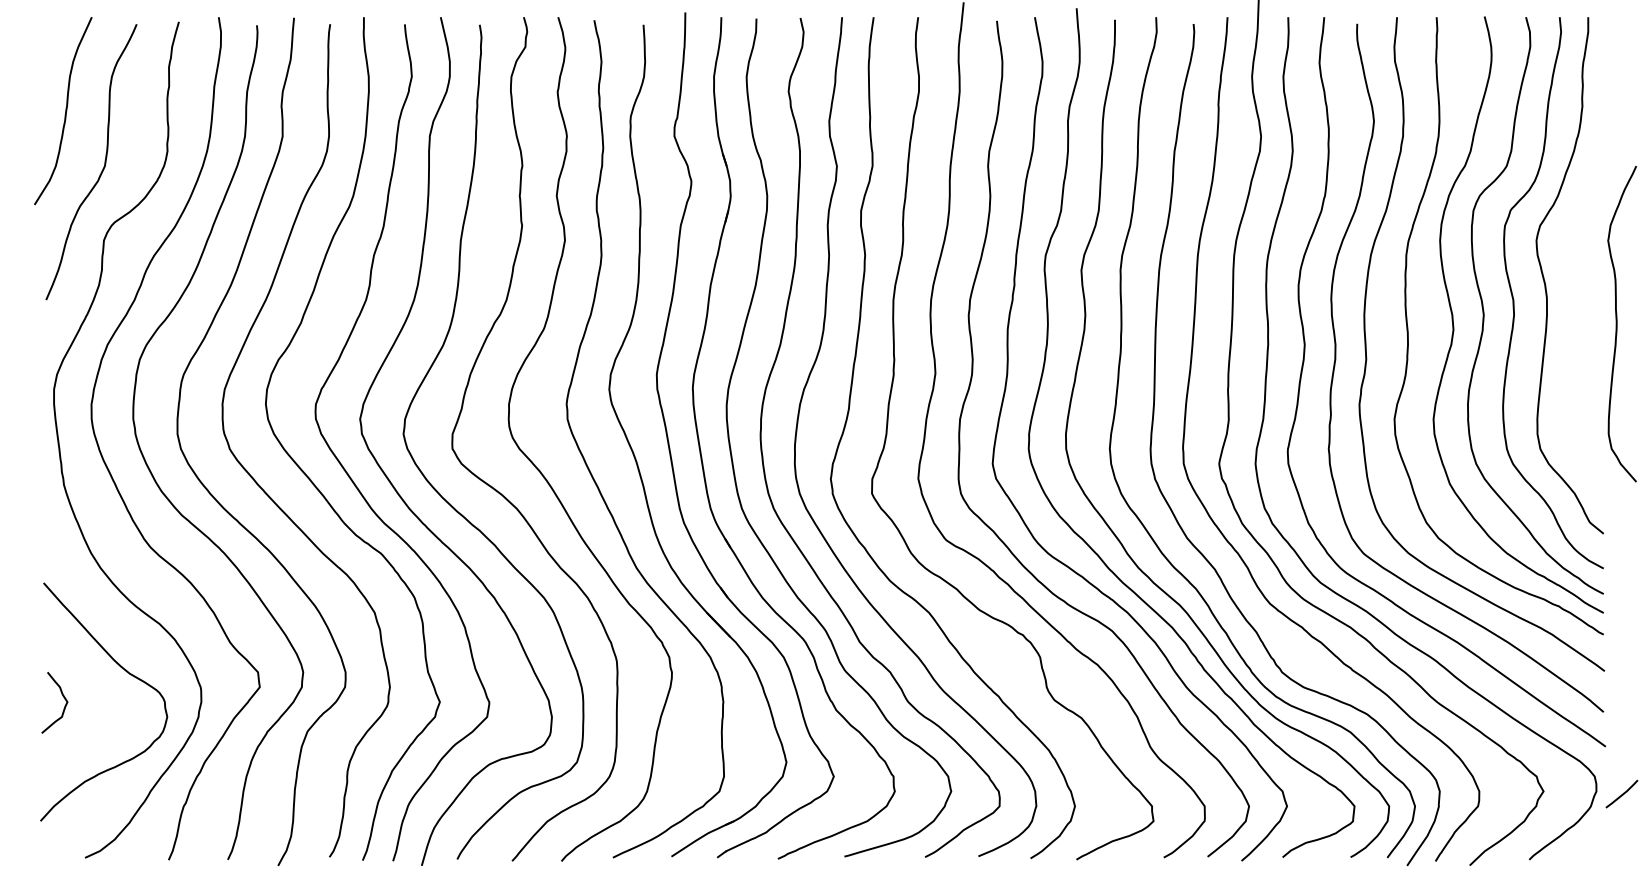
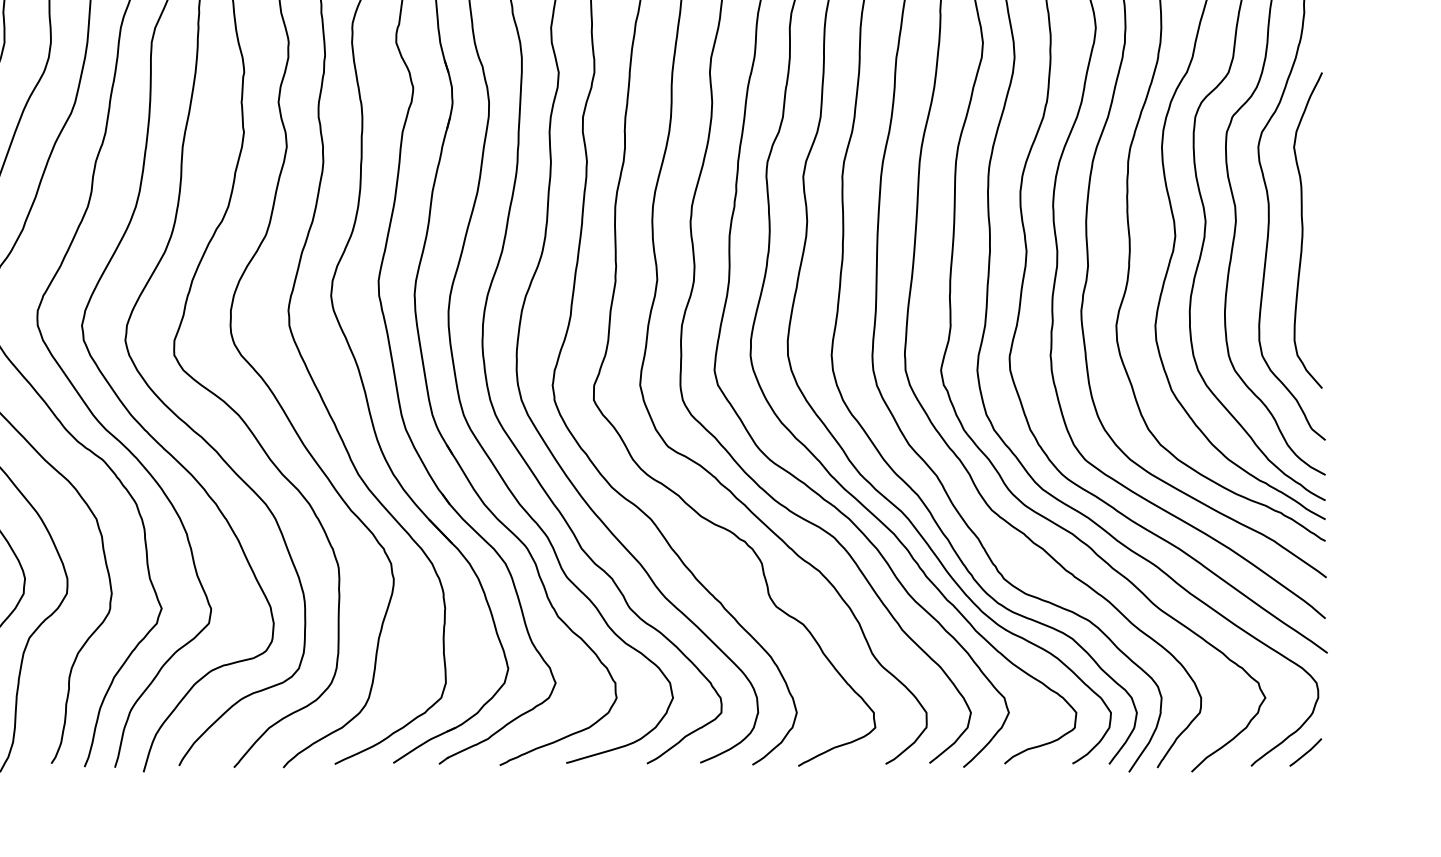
curve: (1617, 323) -> (1303, 229), moved
line: (1622, 793) -> (1306, 751), moved

